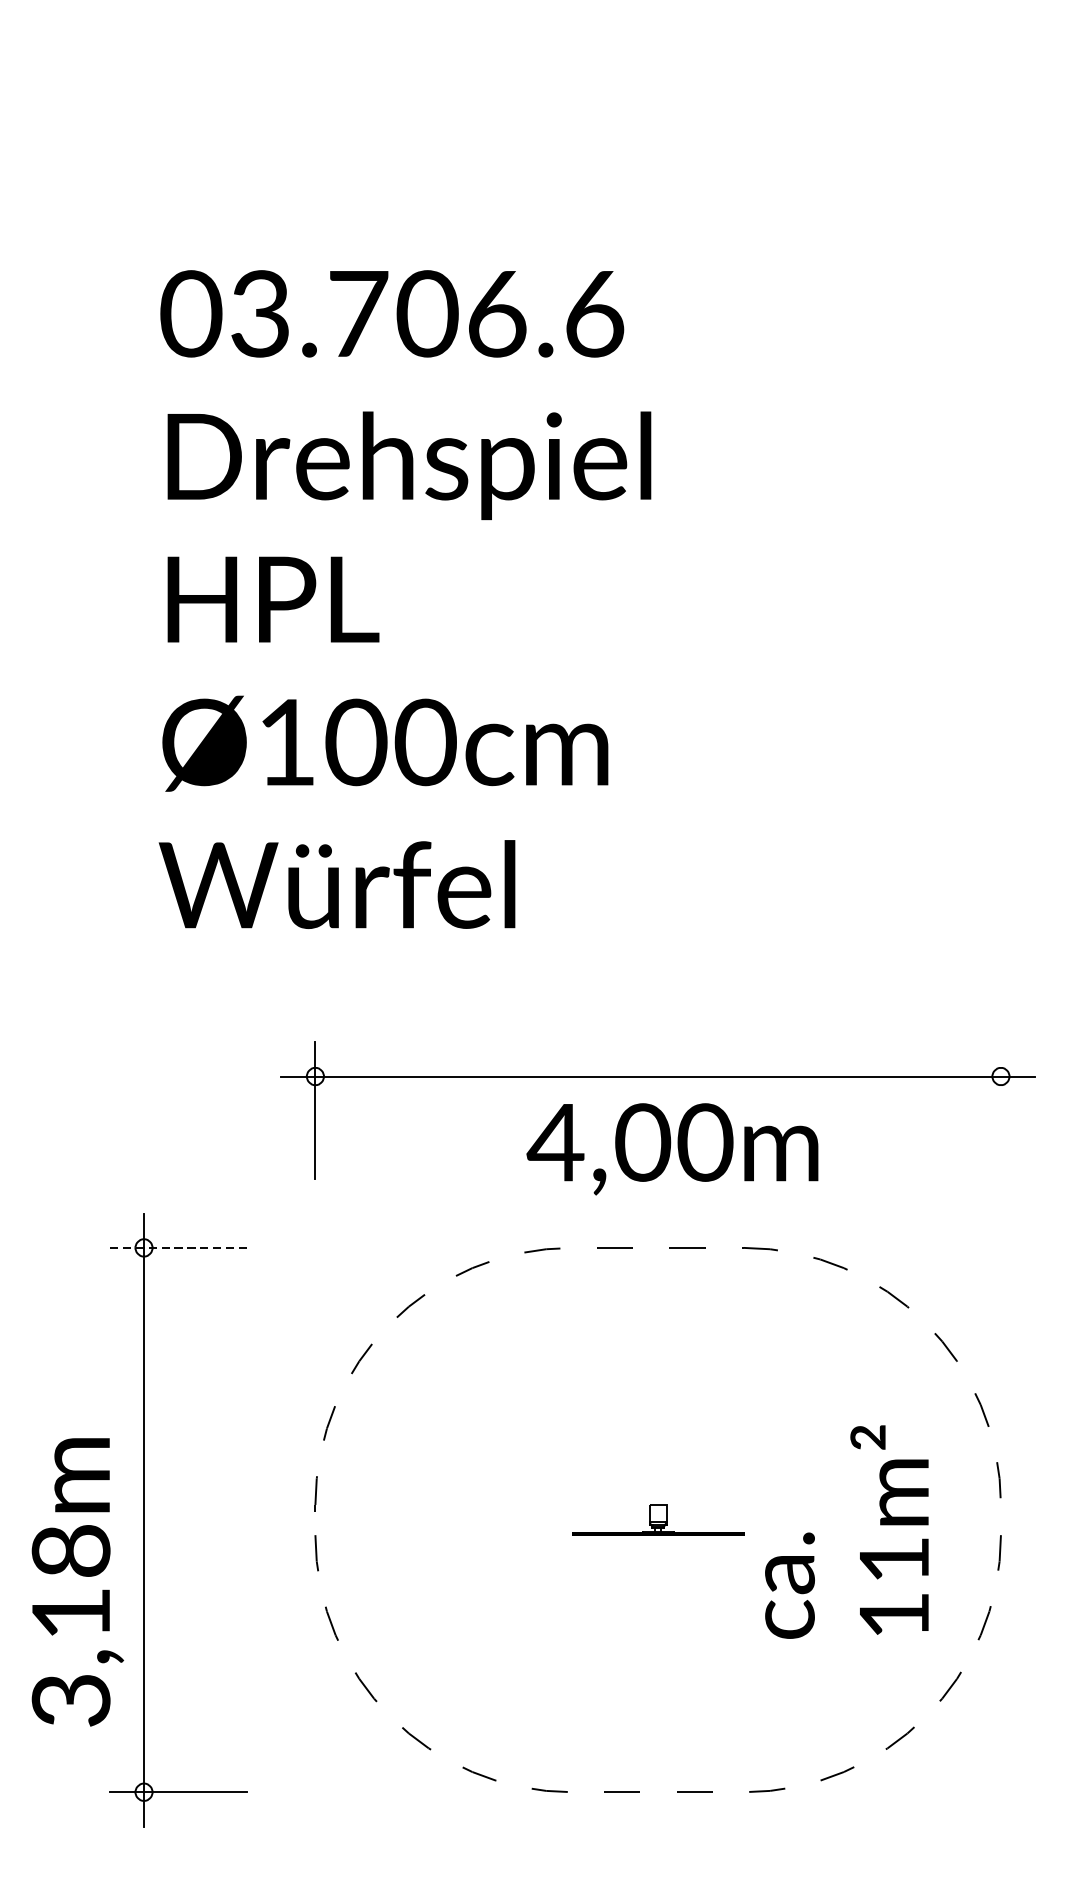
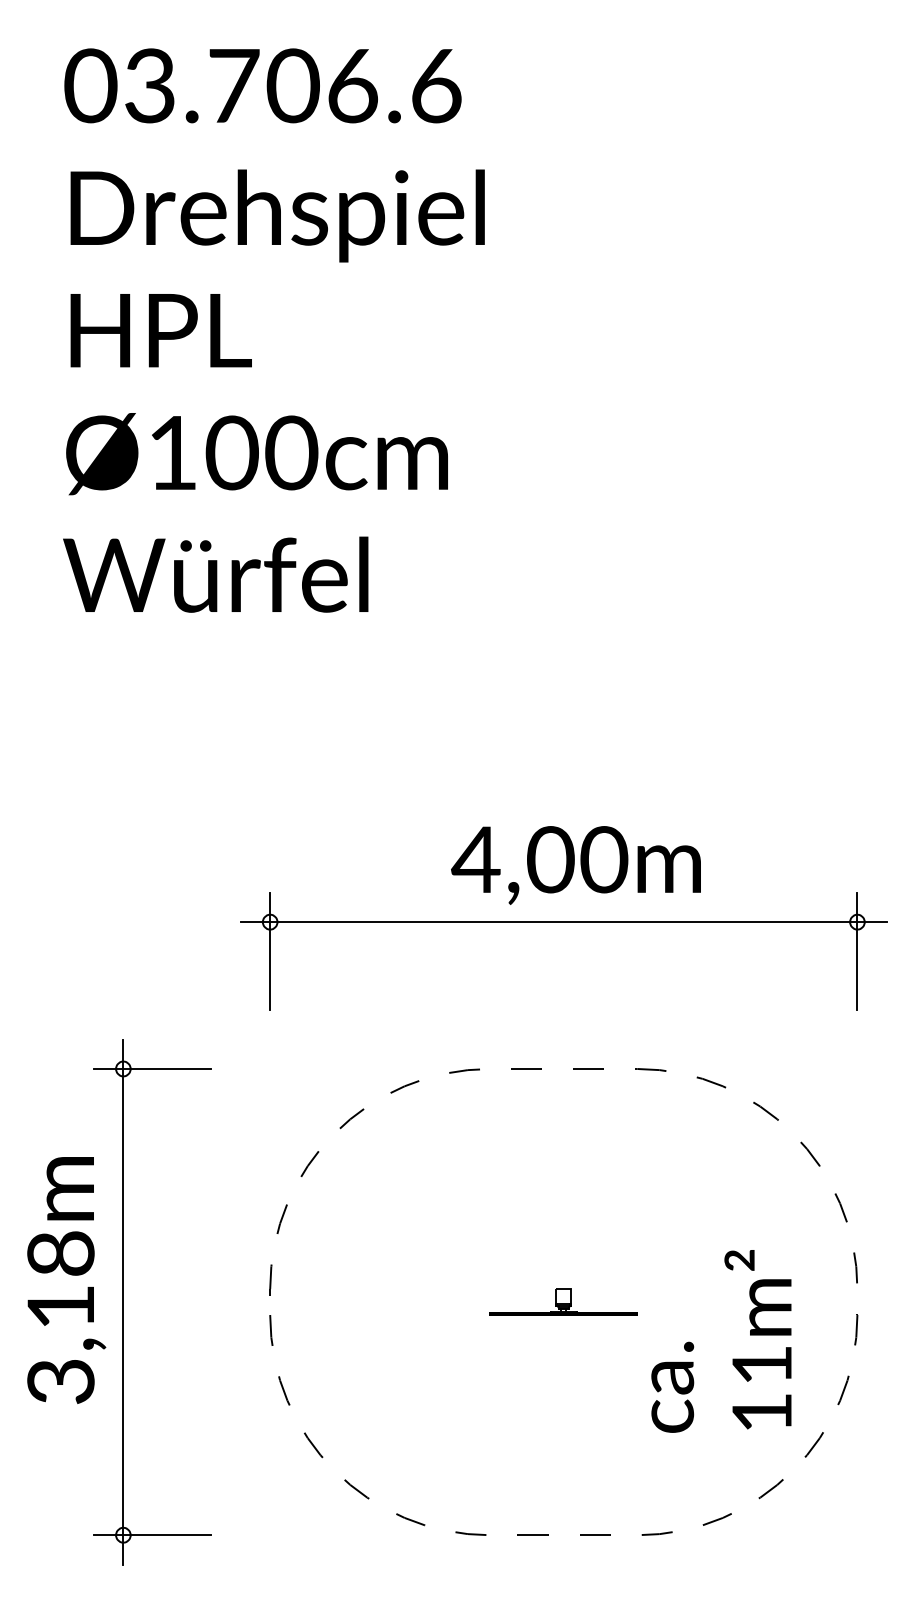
text: (404, 599) -> (273, 330), moved
line: (1001, 1110) -> (857, 951), added
text: (671, 1149) -> (575, 865), moved
line: (178, 1247) -> (152, 1068), dashed -> solid
text: (846, 1532) -> (721, 1341), moved
text: (77, 1582) -> (66, 1280), moved

